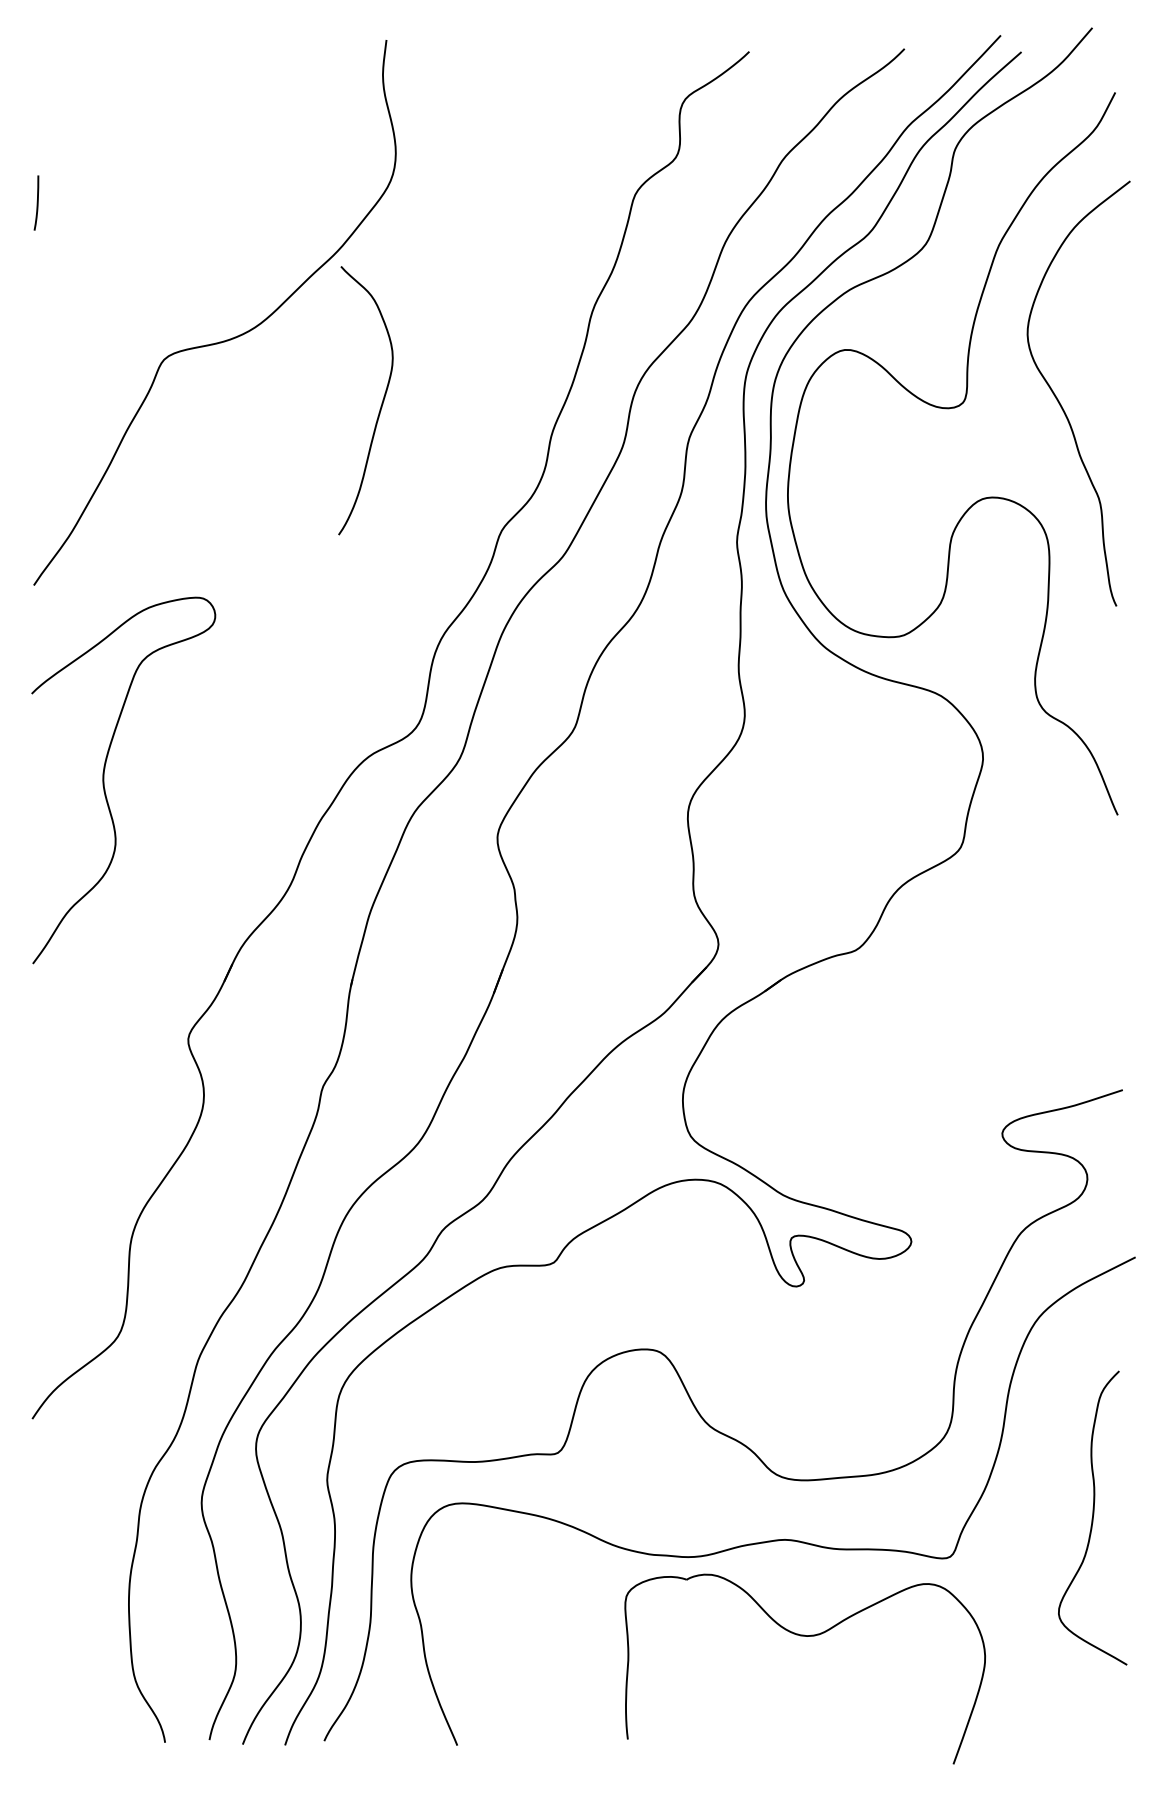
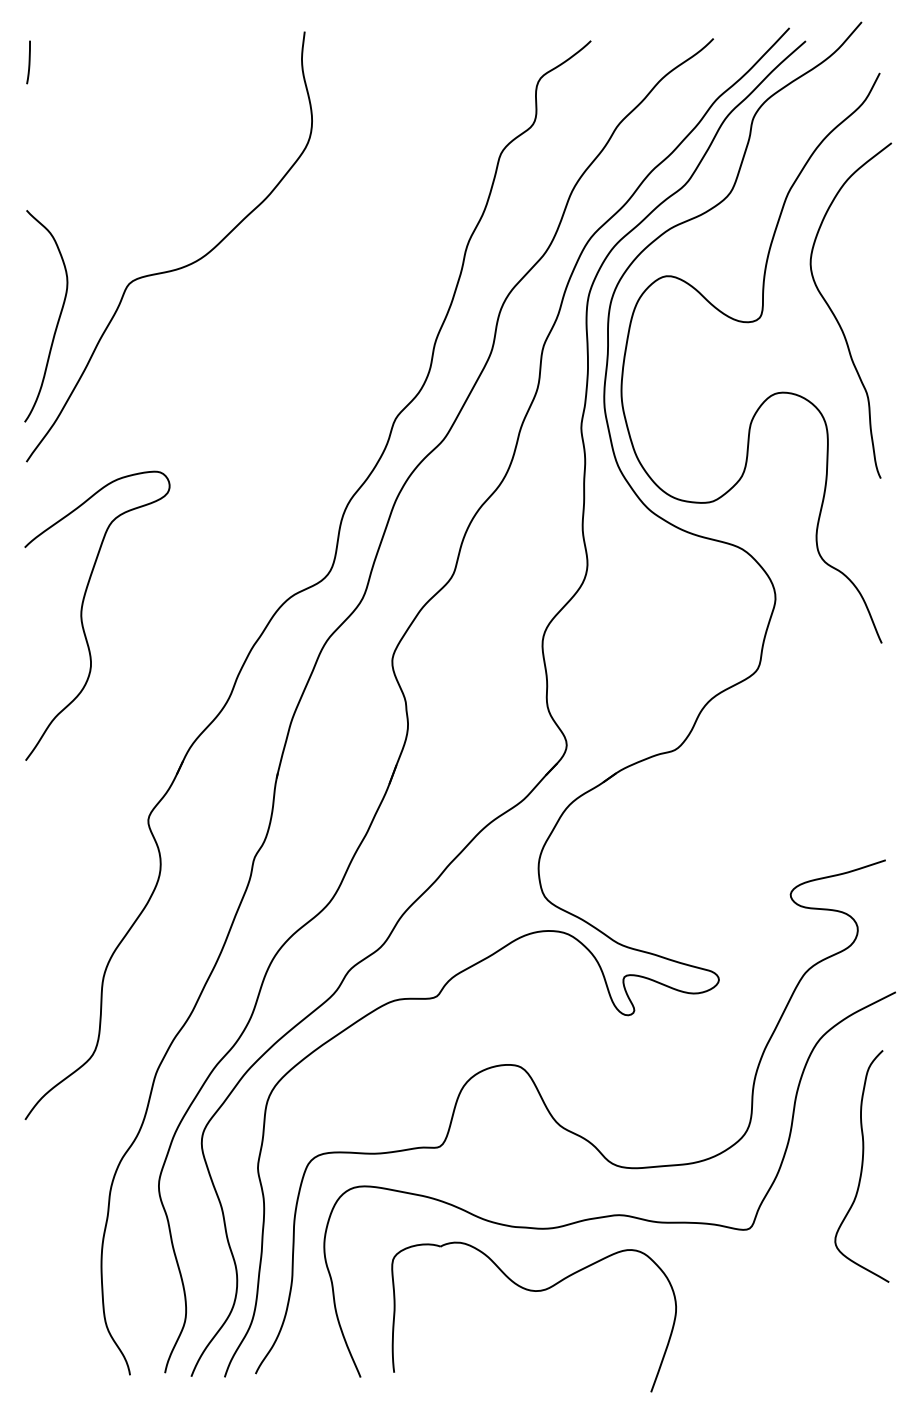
curve: (36, 202) -> (28, 62), moved
curve: (381, 402) -> (58, 317), moved
curve: (1092, 1517) -> (861, 1165), moved
part: (804, 1636) -> (533, 1291), moved

